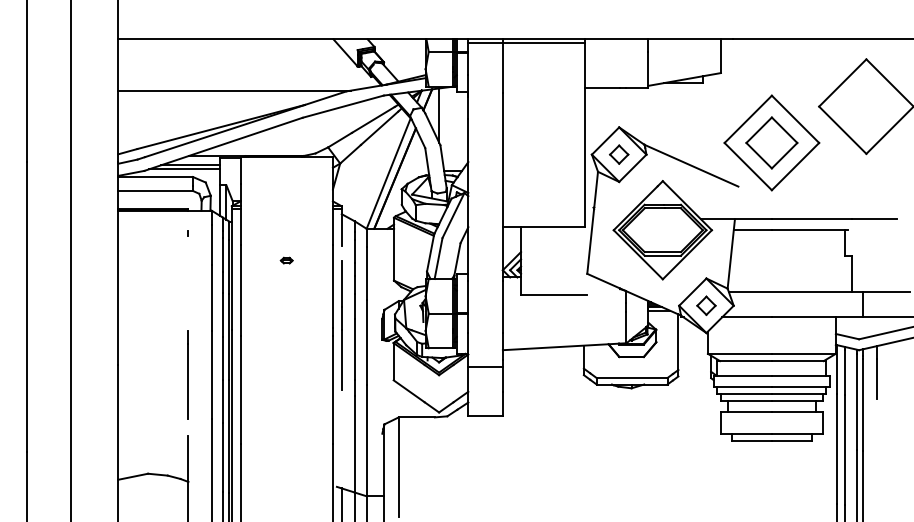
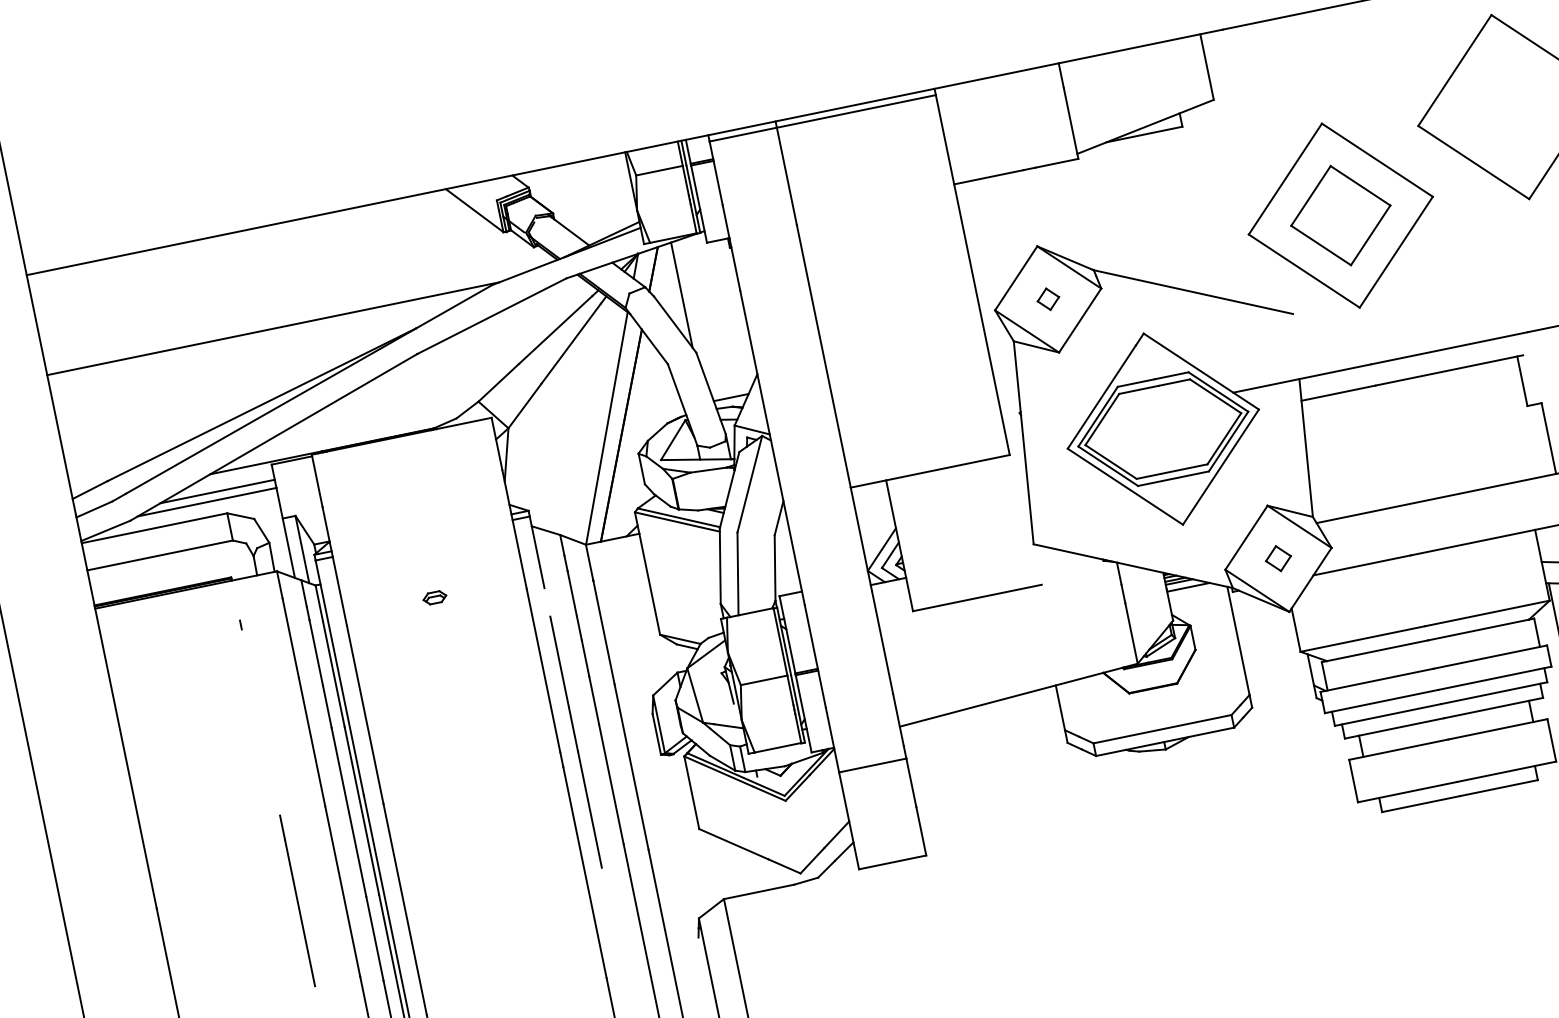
part: (619, 154) -> (1048, 299), size x0.6
part: (286, 260) -> (434, 597), moved
part: (706, 305) -> (1278, 558), size x0.7

